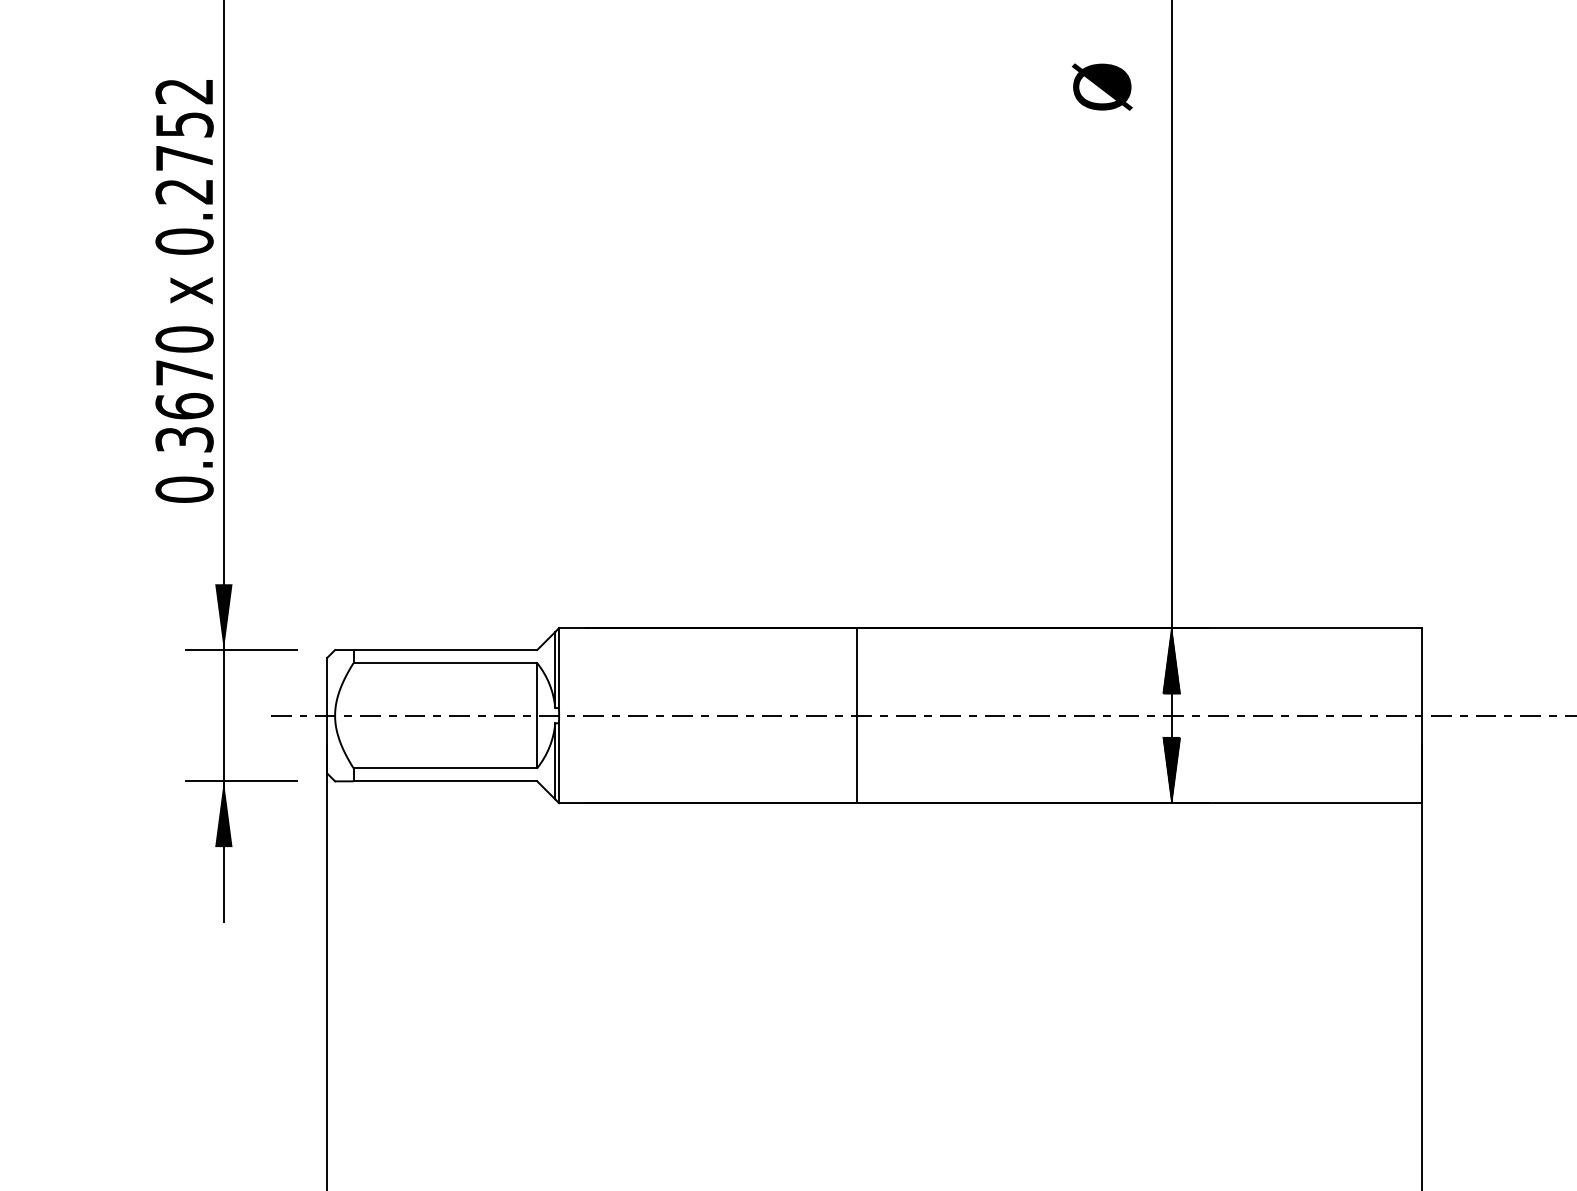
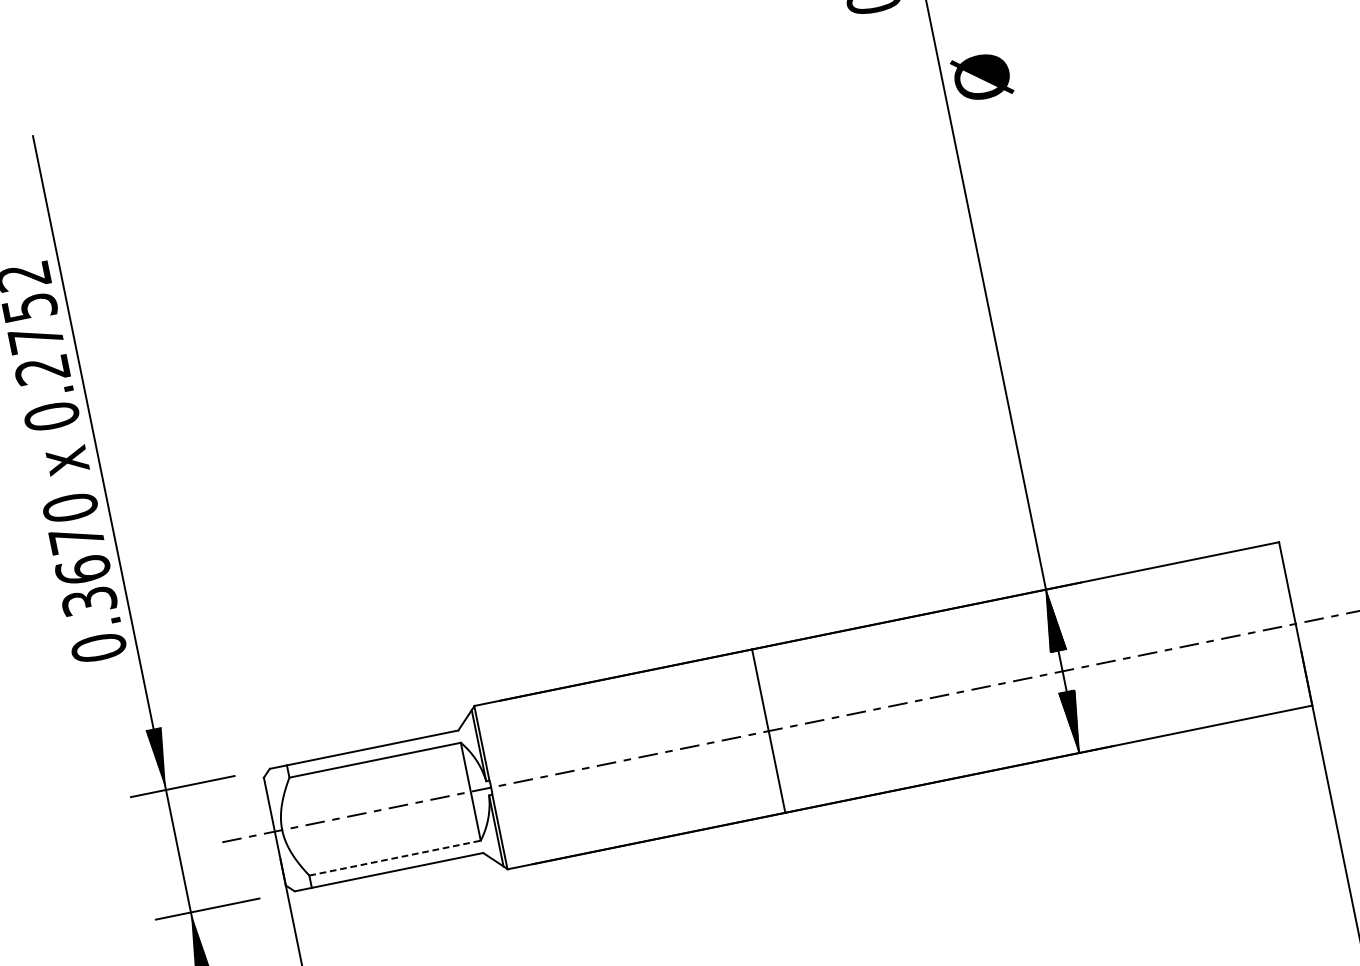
text: (1101, 86) -> (981, 76), moved
line: (445, 768) -> (395, 858), solid -> dashed

